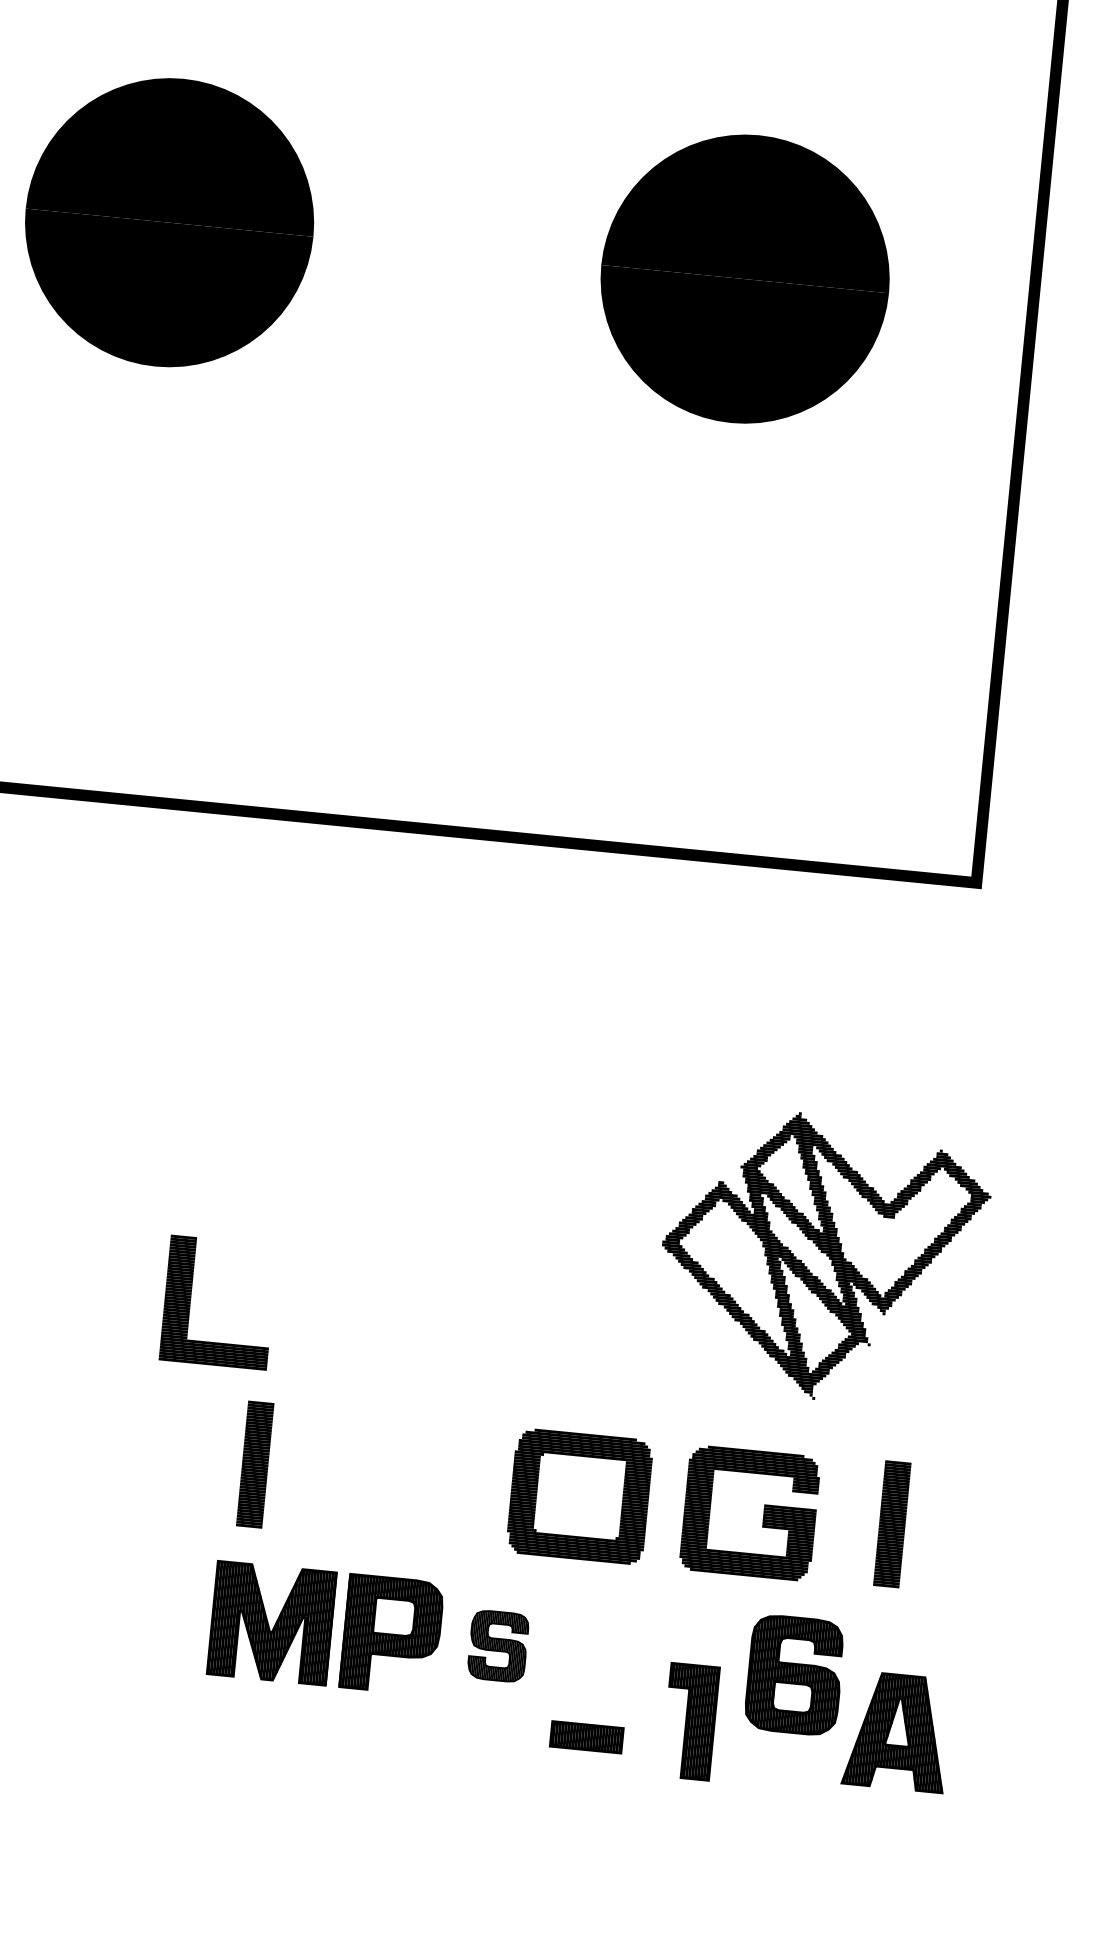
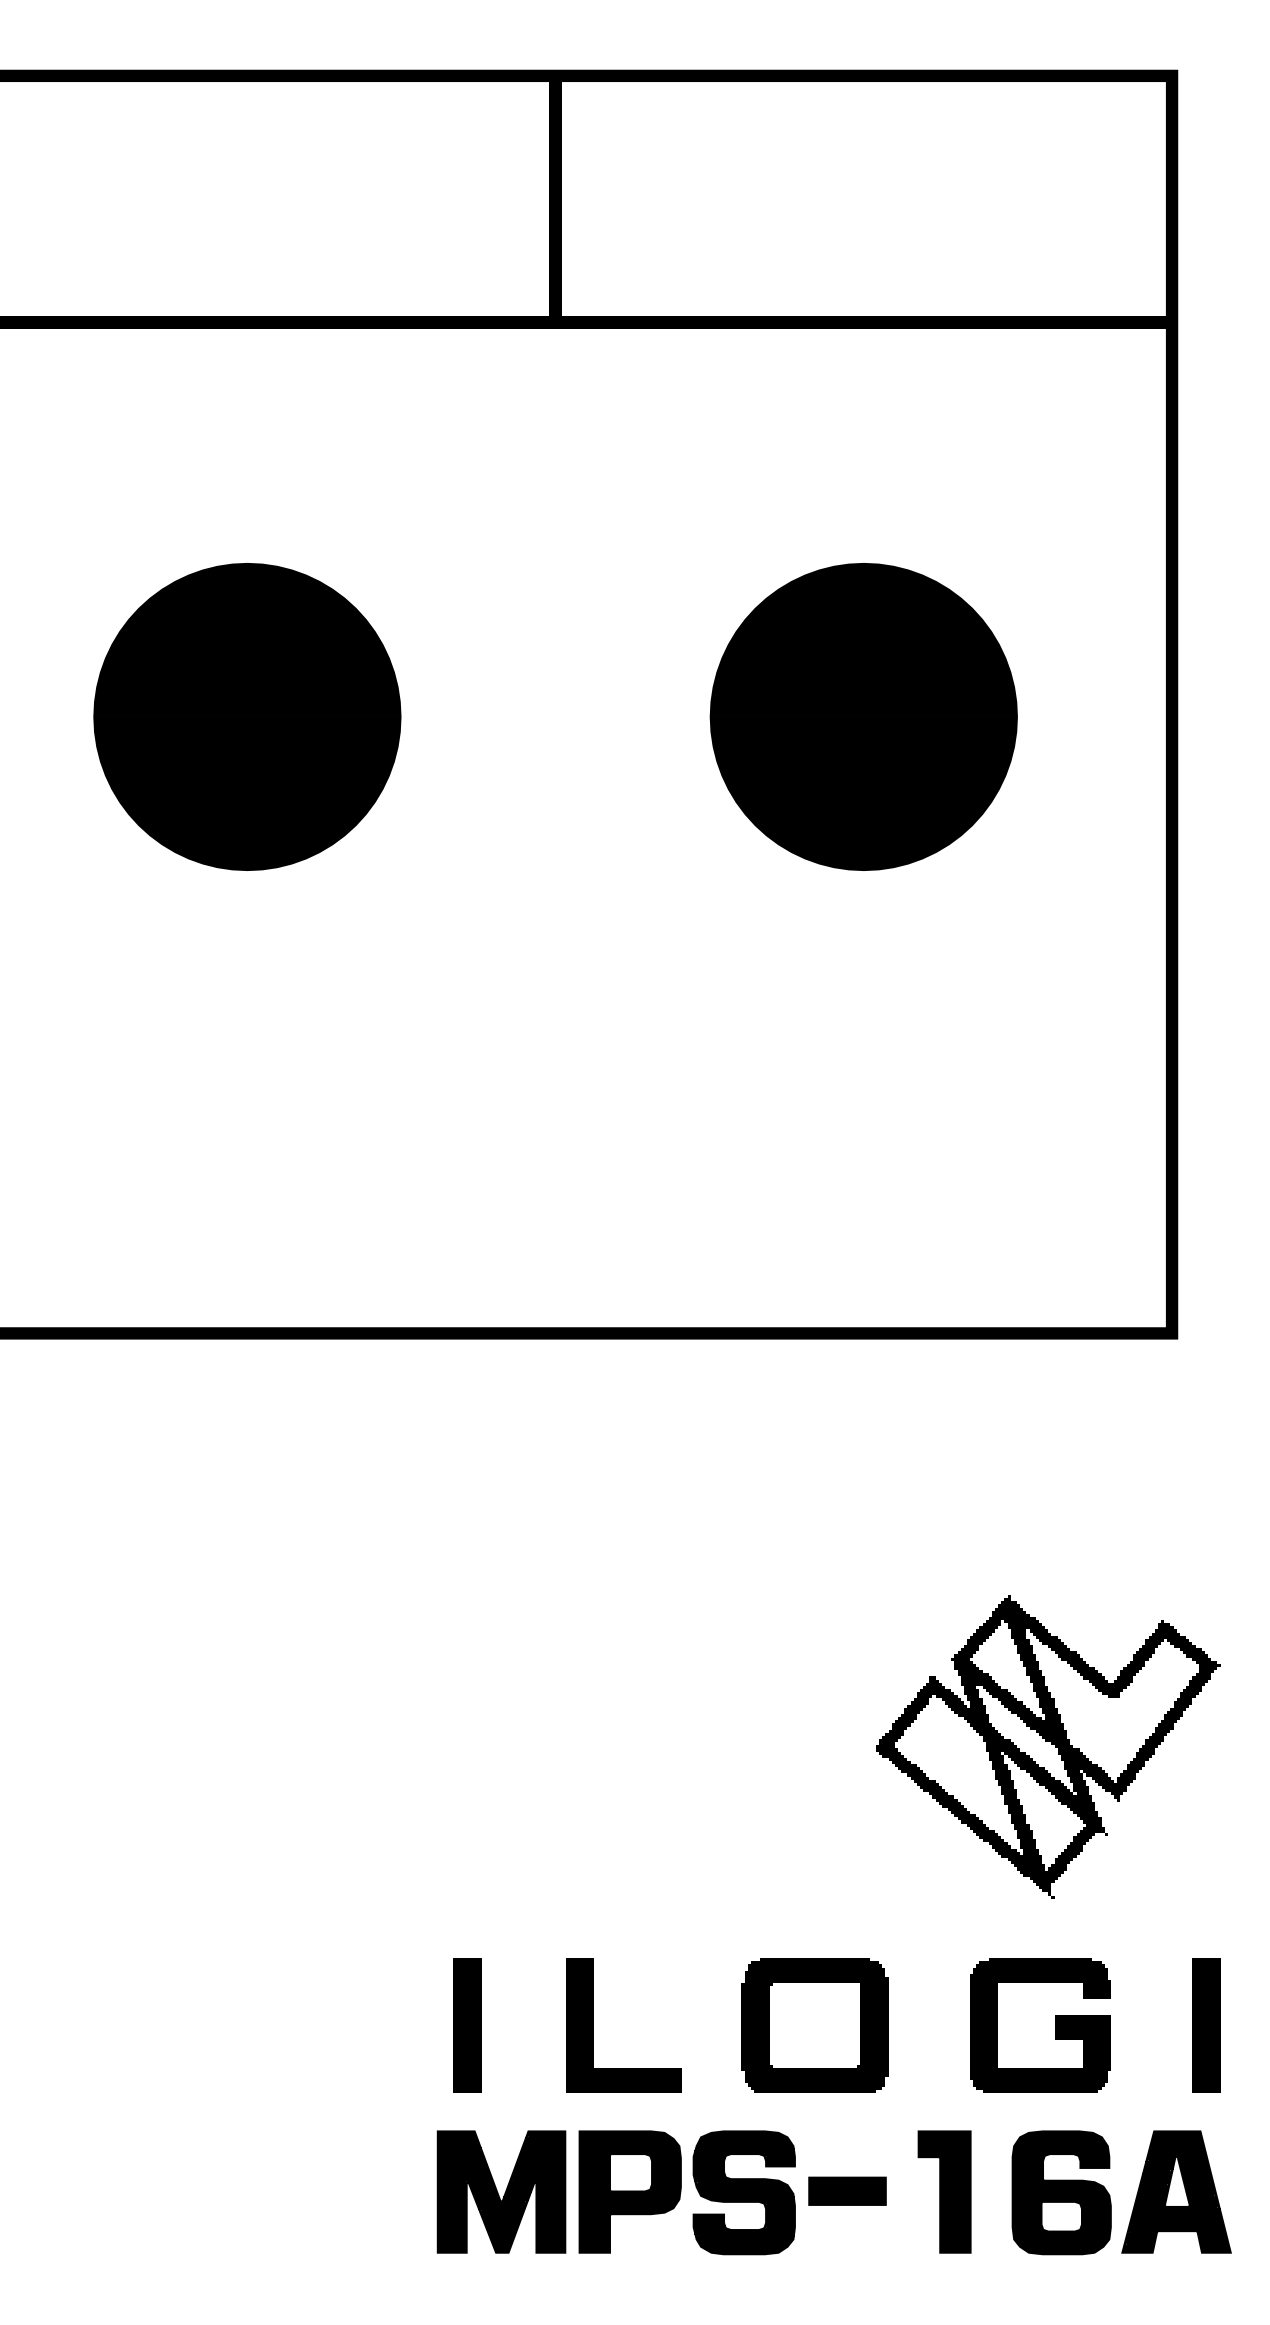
part: (190, 1299) -> (593, 2025), moved
part: (764, 1514) -> (1055, 2025), moved
part: (892, 1524) -> (1206, 2025), moved
part: (497, 1645) -> (743, 2192), size x1.67
part: (690, 1721) -> (944, 2191), moved
part: (897, 1731) -> (1176, 2191), moved
part: (586, 1736) -> (847, 2190), moved

